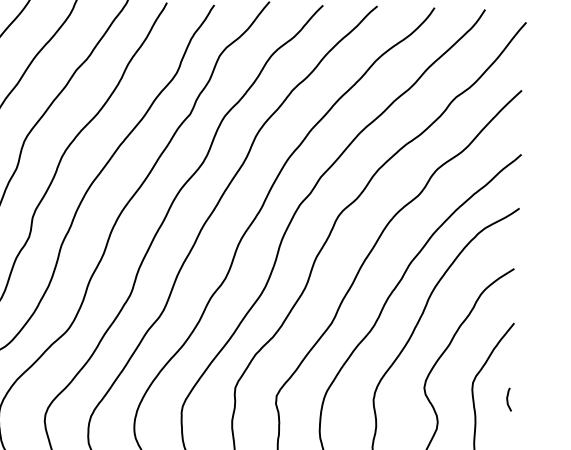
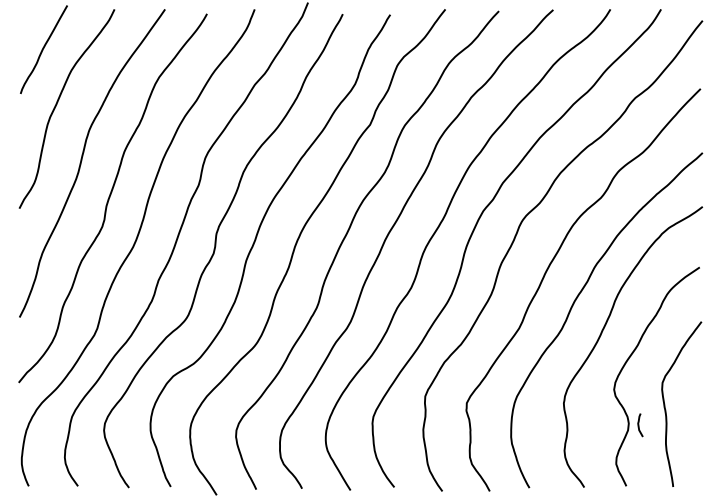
curve: (508, 399) -> (639, 425), moved

